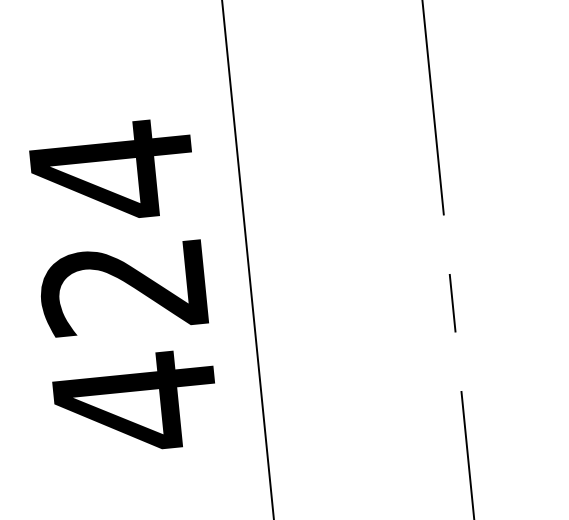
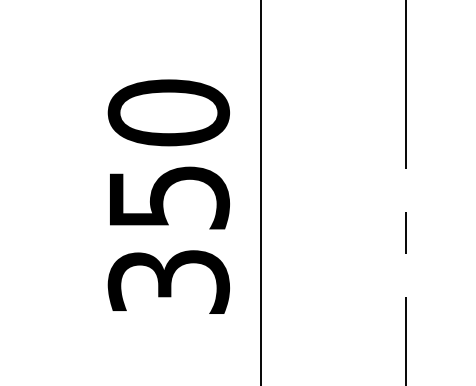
text: (123, 287) -> (168, 197), 424 -> 350

